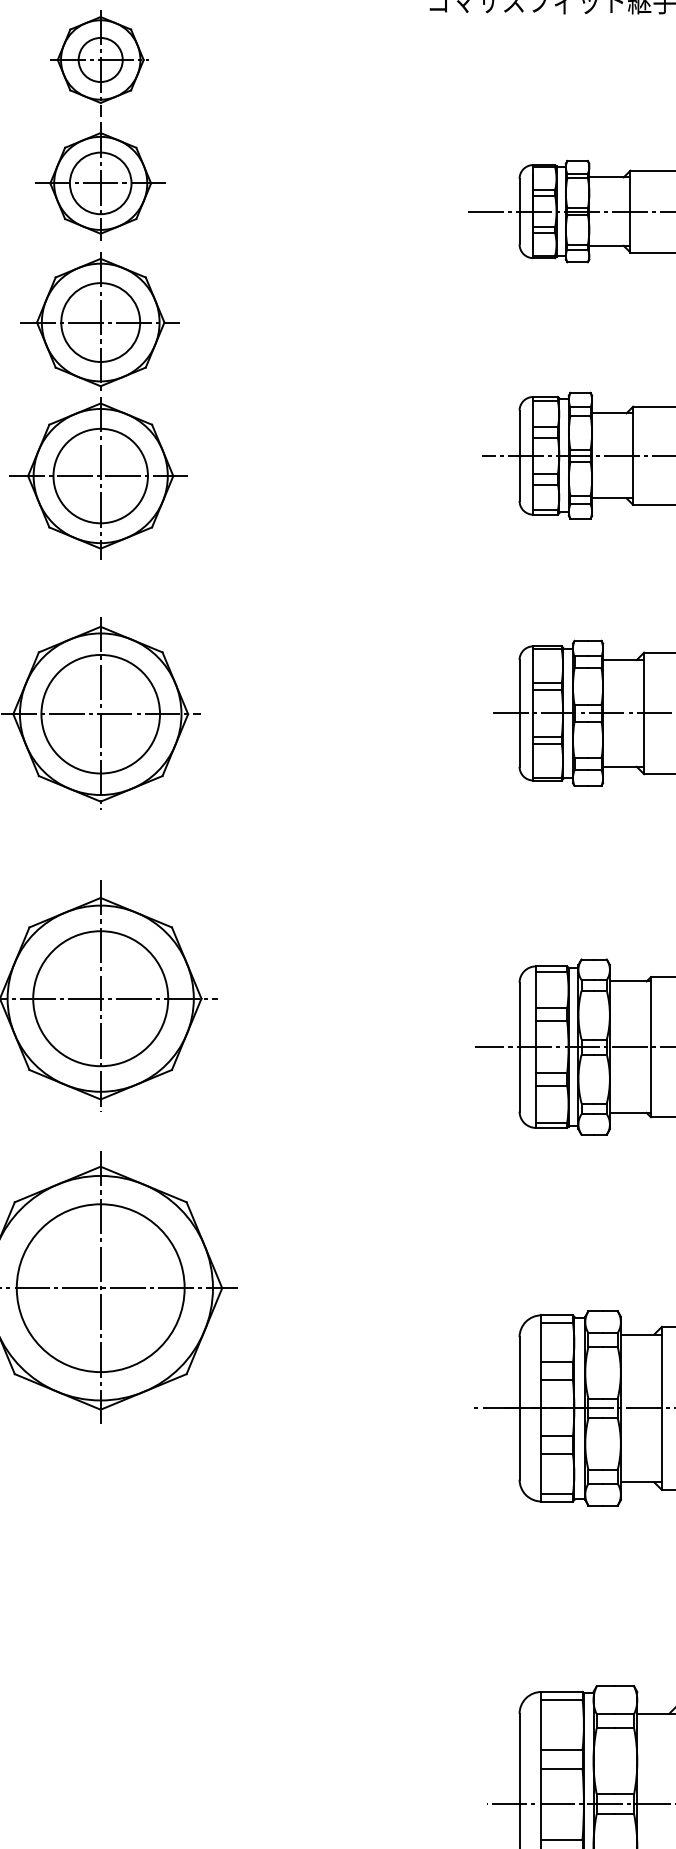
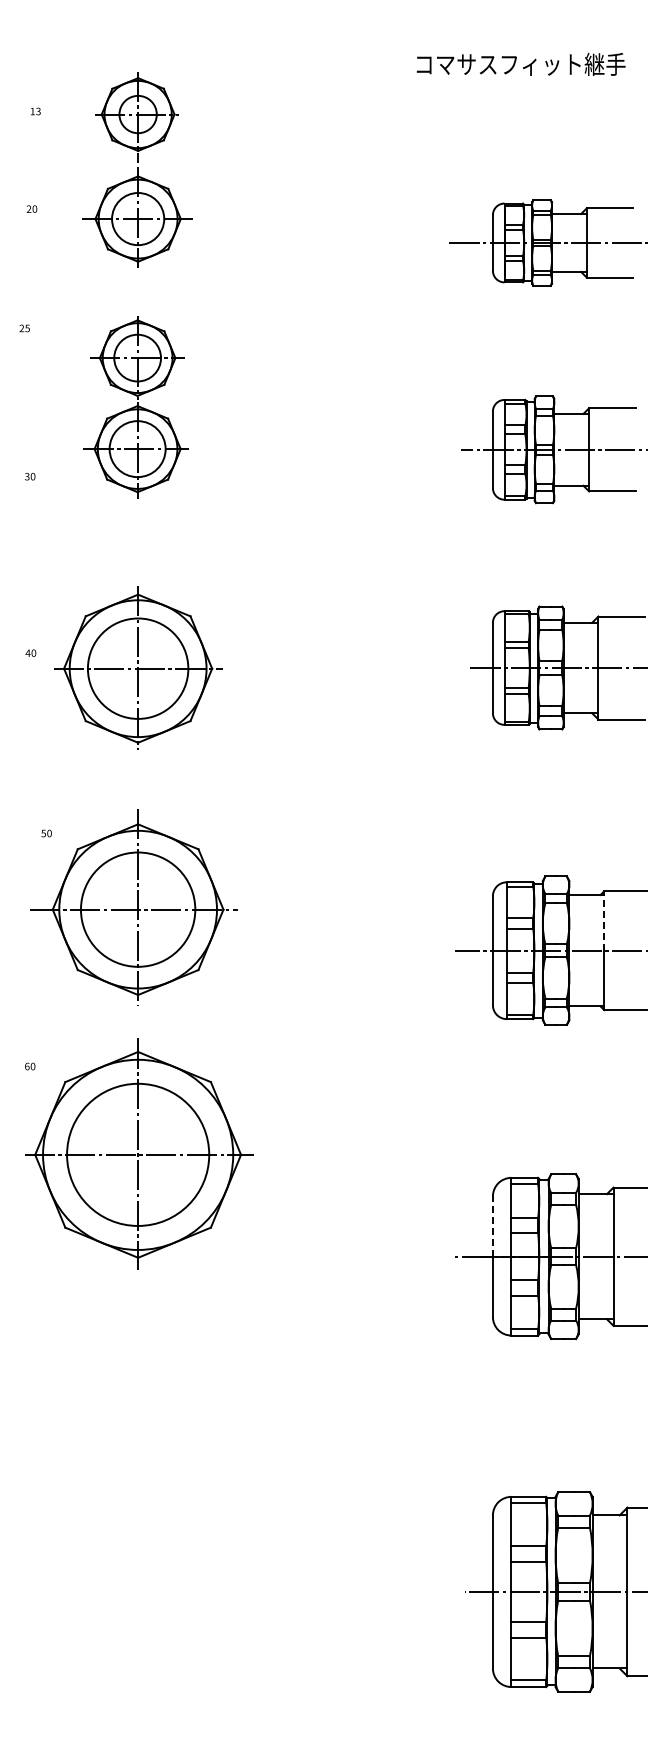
part: (98, 405) -> (136, 407), size x0.7
line: (651, 1012) -> (604, 921), solid -> dashed
line: (519, 1372) -> (492, 1226), solid -> dashed

